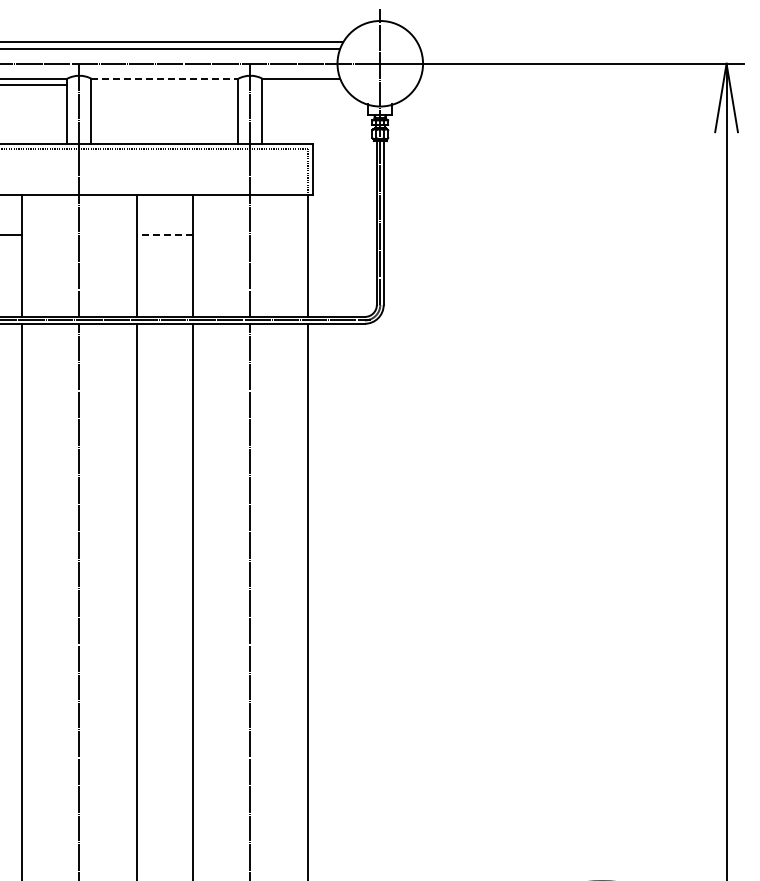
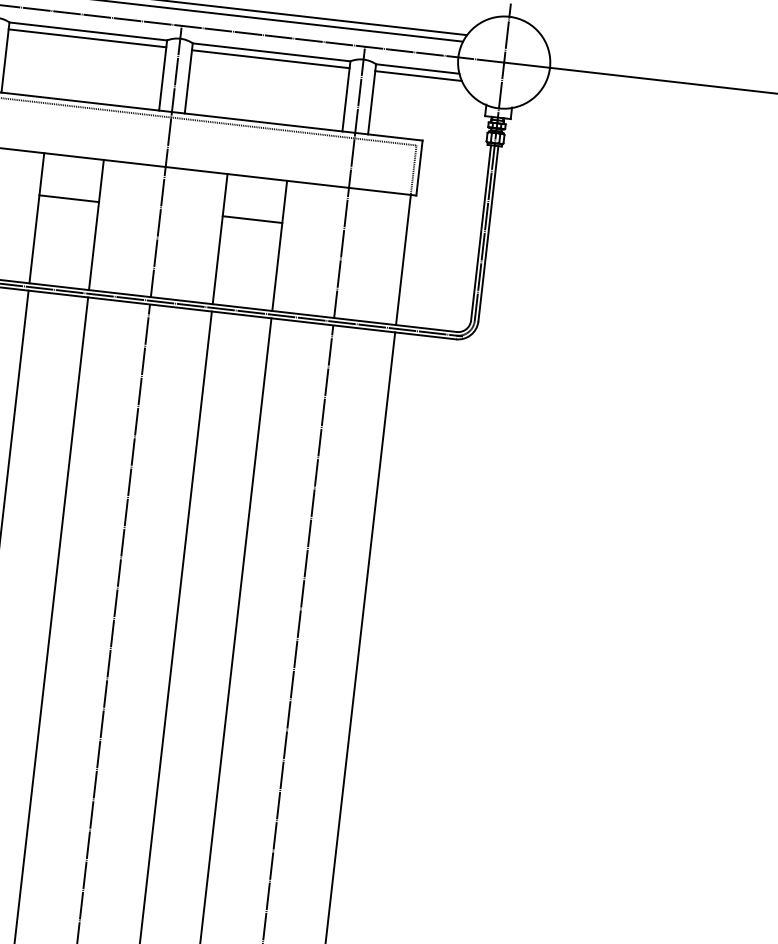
line: (164, 78) -> (271, 52), dashed -> solid
line: (164, 85) -> (270, 59), added
line: (302, 85) -> (418, 76), added
line: (164, 234) -> (252, 219), dashed -> solid

